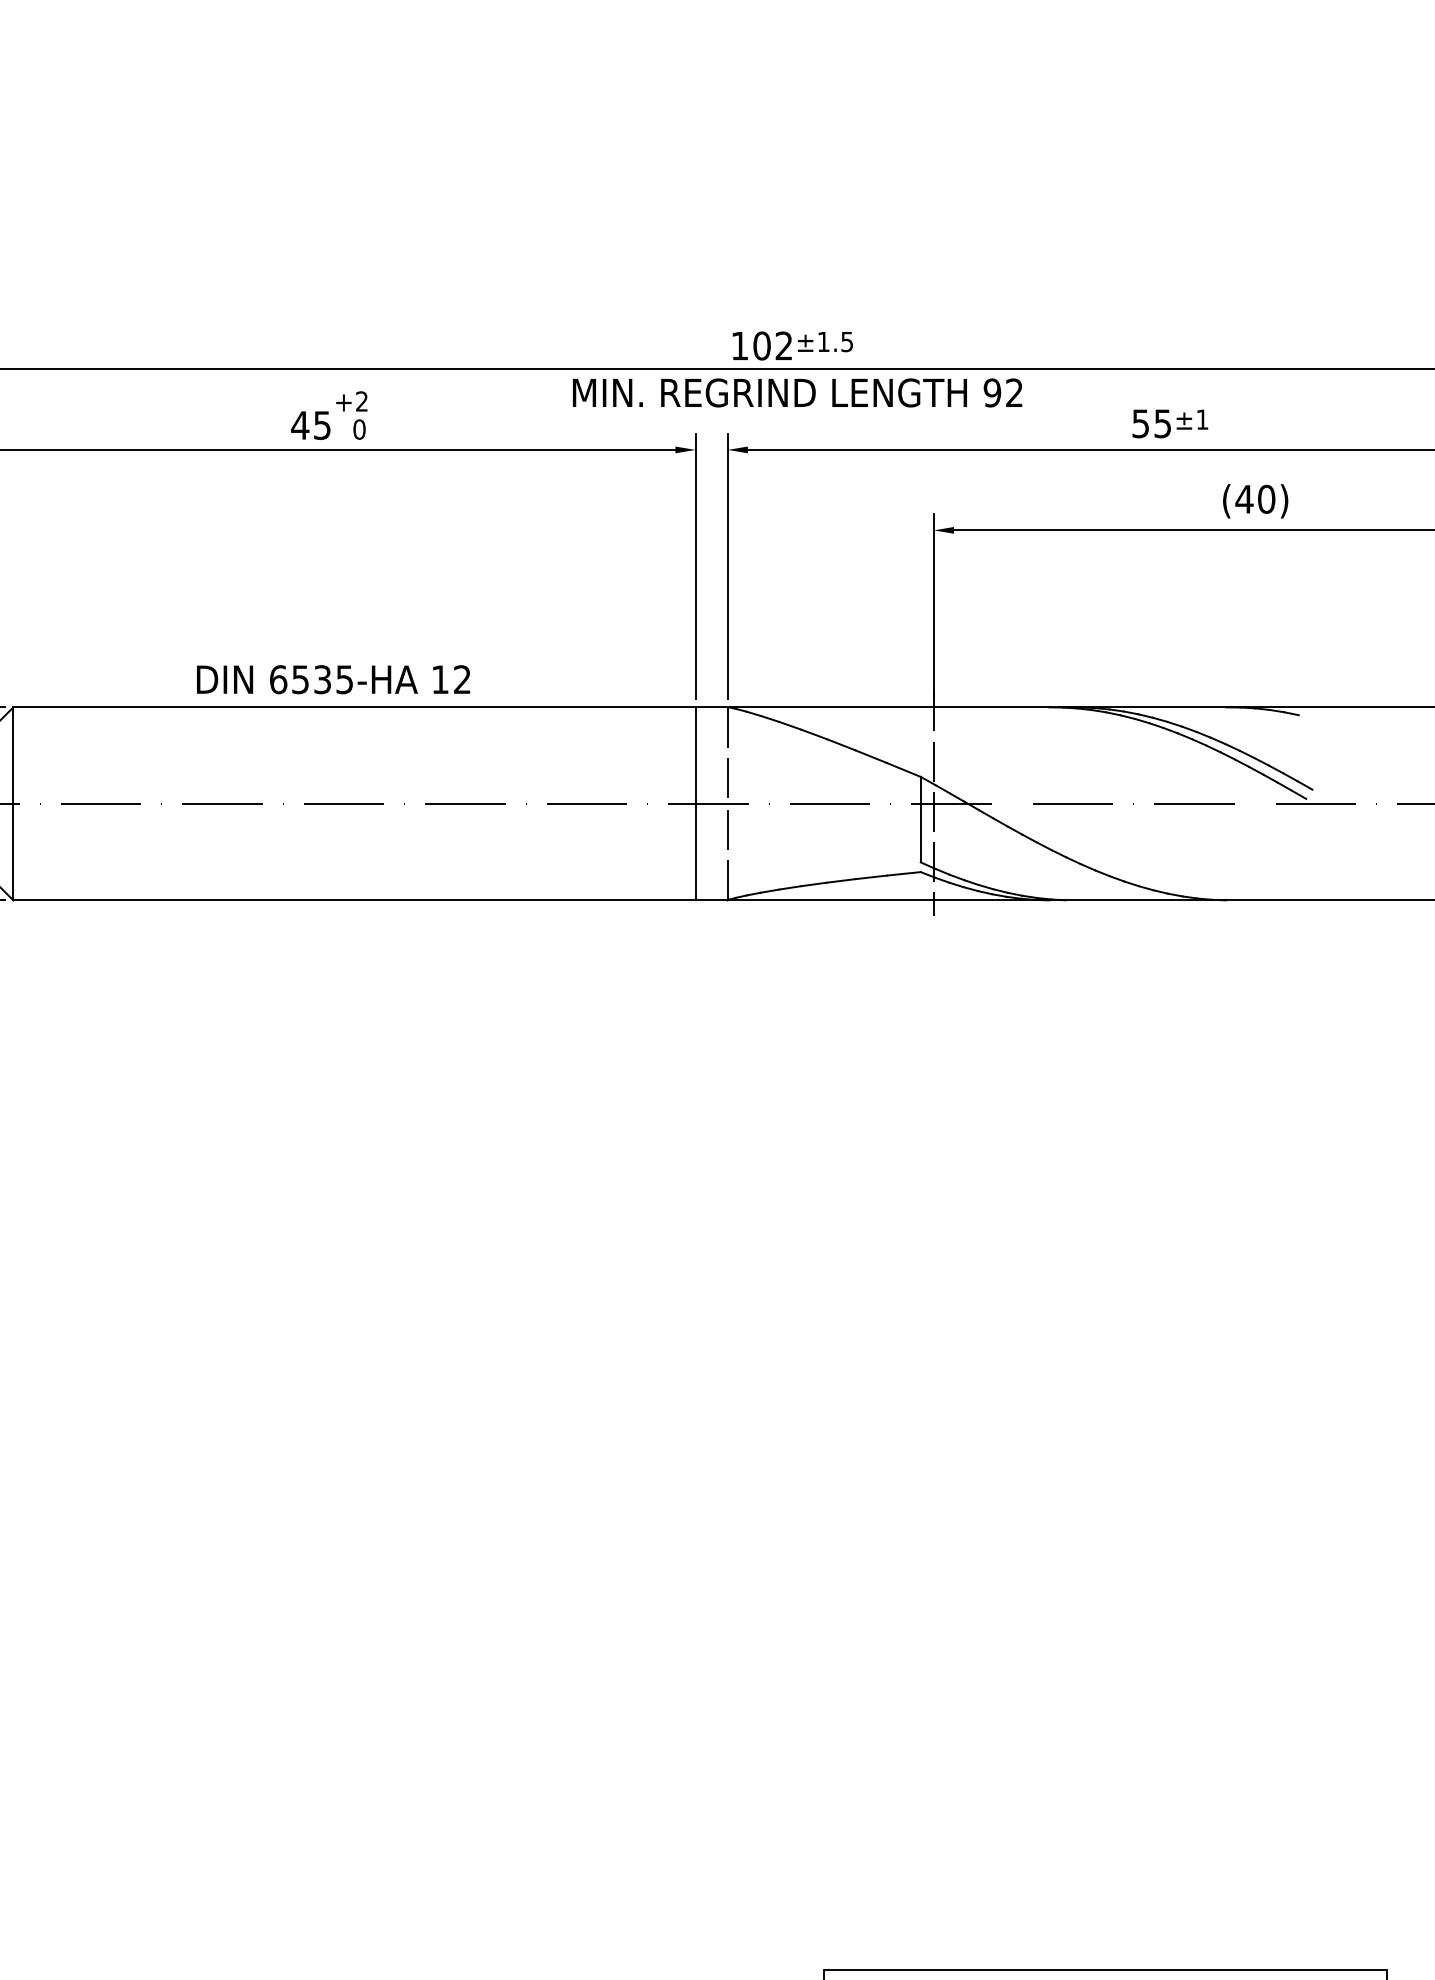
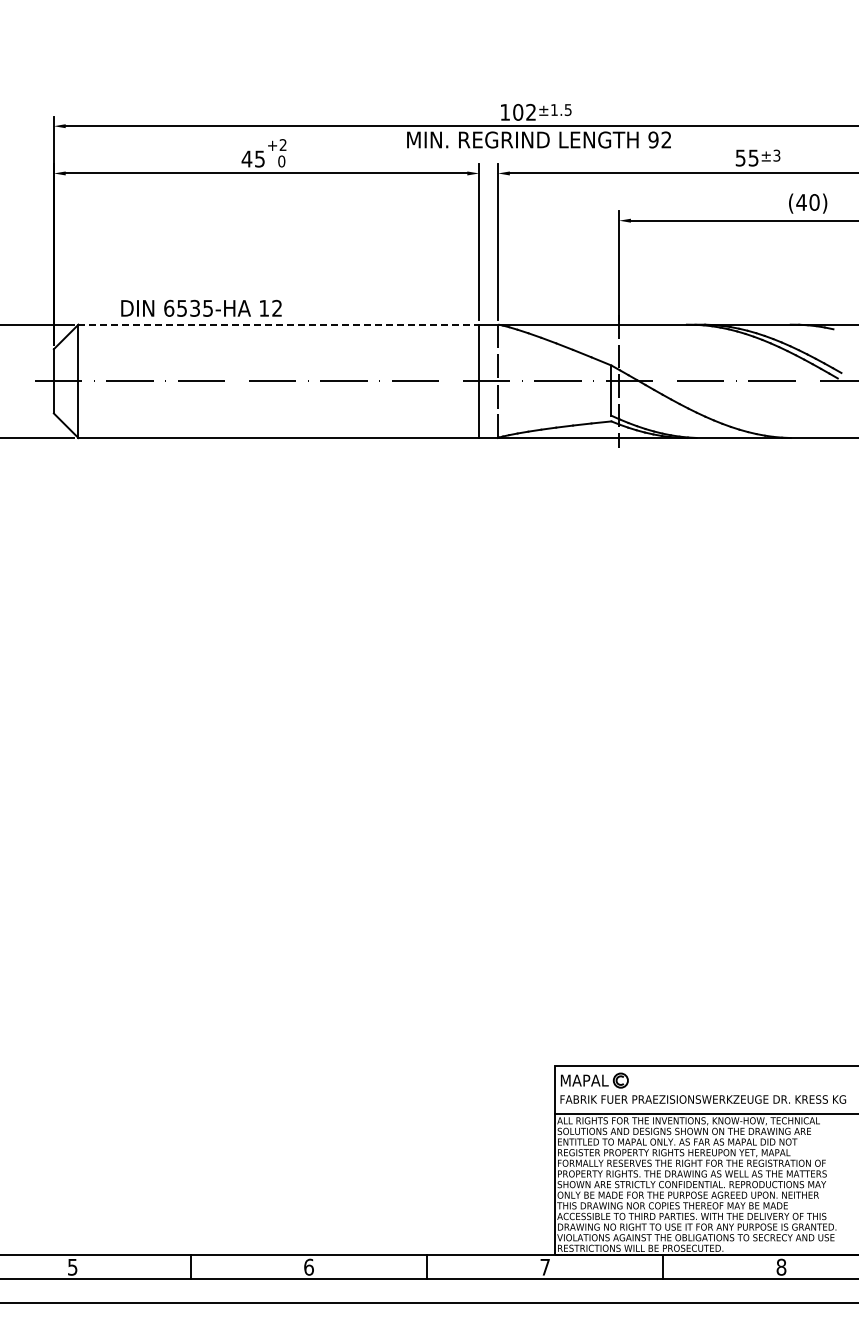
text: (1201, 419) -> (776, 155), ±1 -> ±3
text: (333, 678) -> (201, 307), moved
line: (355, 707) -> (279, 324), solid -> dashed

